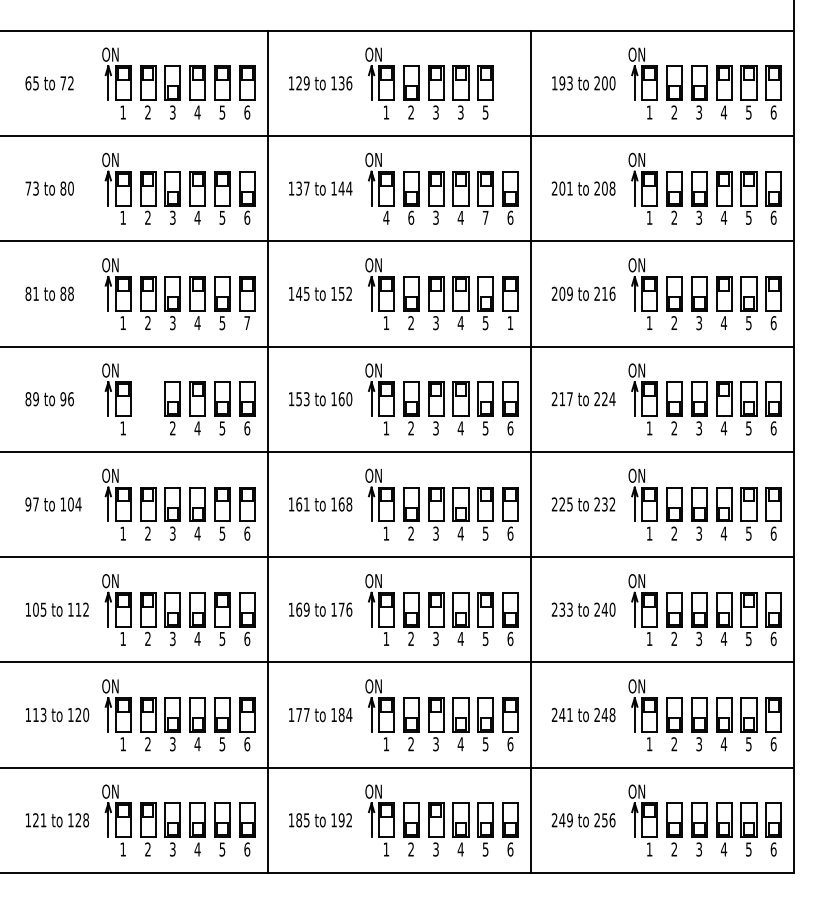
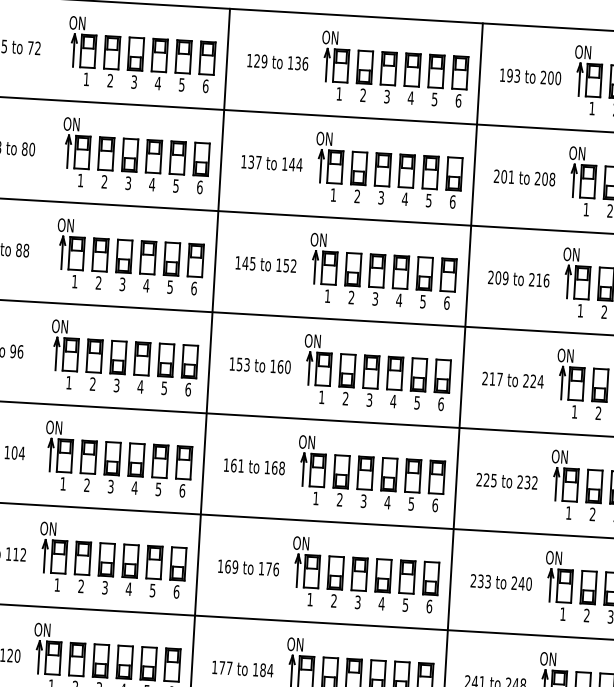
part: (510, 92) -> (459, 81), added
text: (460, 112) -> (410, 98), 3 -> 4
text: (386, 217) -> (333, 194), 4 -> 1
text: (411, 217) -> (357, 196), 6 -> 2
text: (485, 217) -> (428, 200), 7 -> 5
text: (247, 323) -> (194, 288), 7 -> 6
text: (510, 323) -> (446, 303), 1 -> 6
part: (148, 408) -> (94, 365), added
text: (172, 428) -> (116, 385), 2 -> 3

